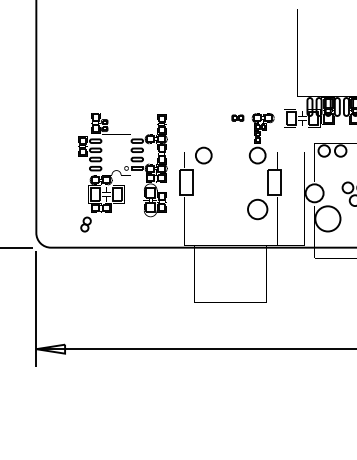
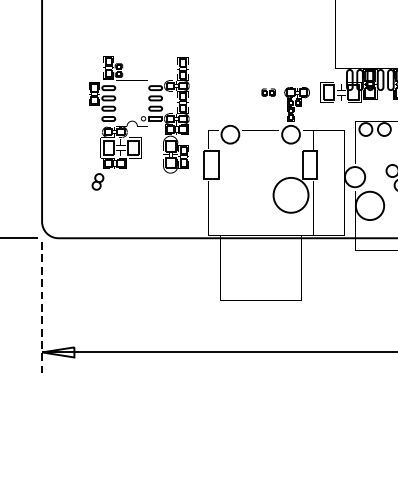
part: (122, 172) -> (138, 123), moved
circle: (257, 209) -> (290, 195), size x1.6
line: (36, 309) -> (42, 307), solid -> dashed

